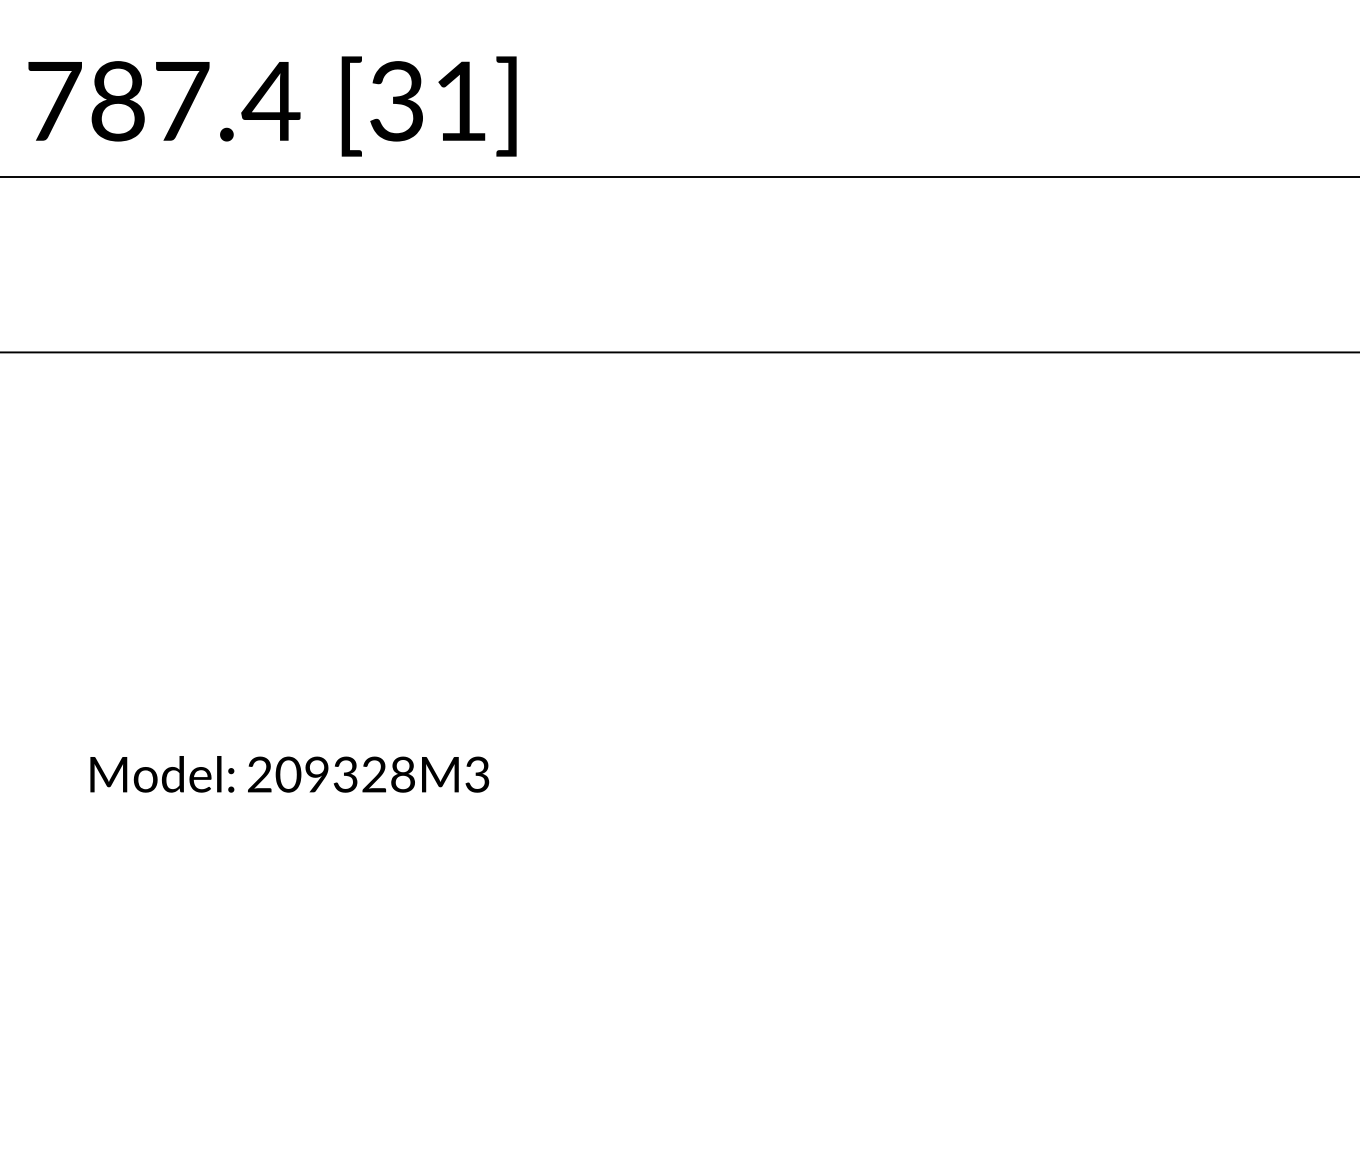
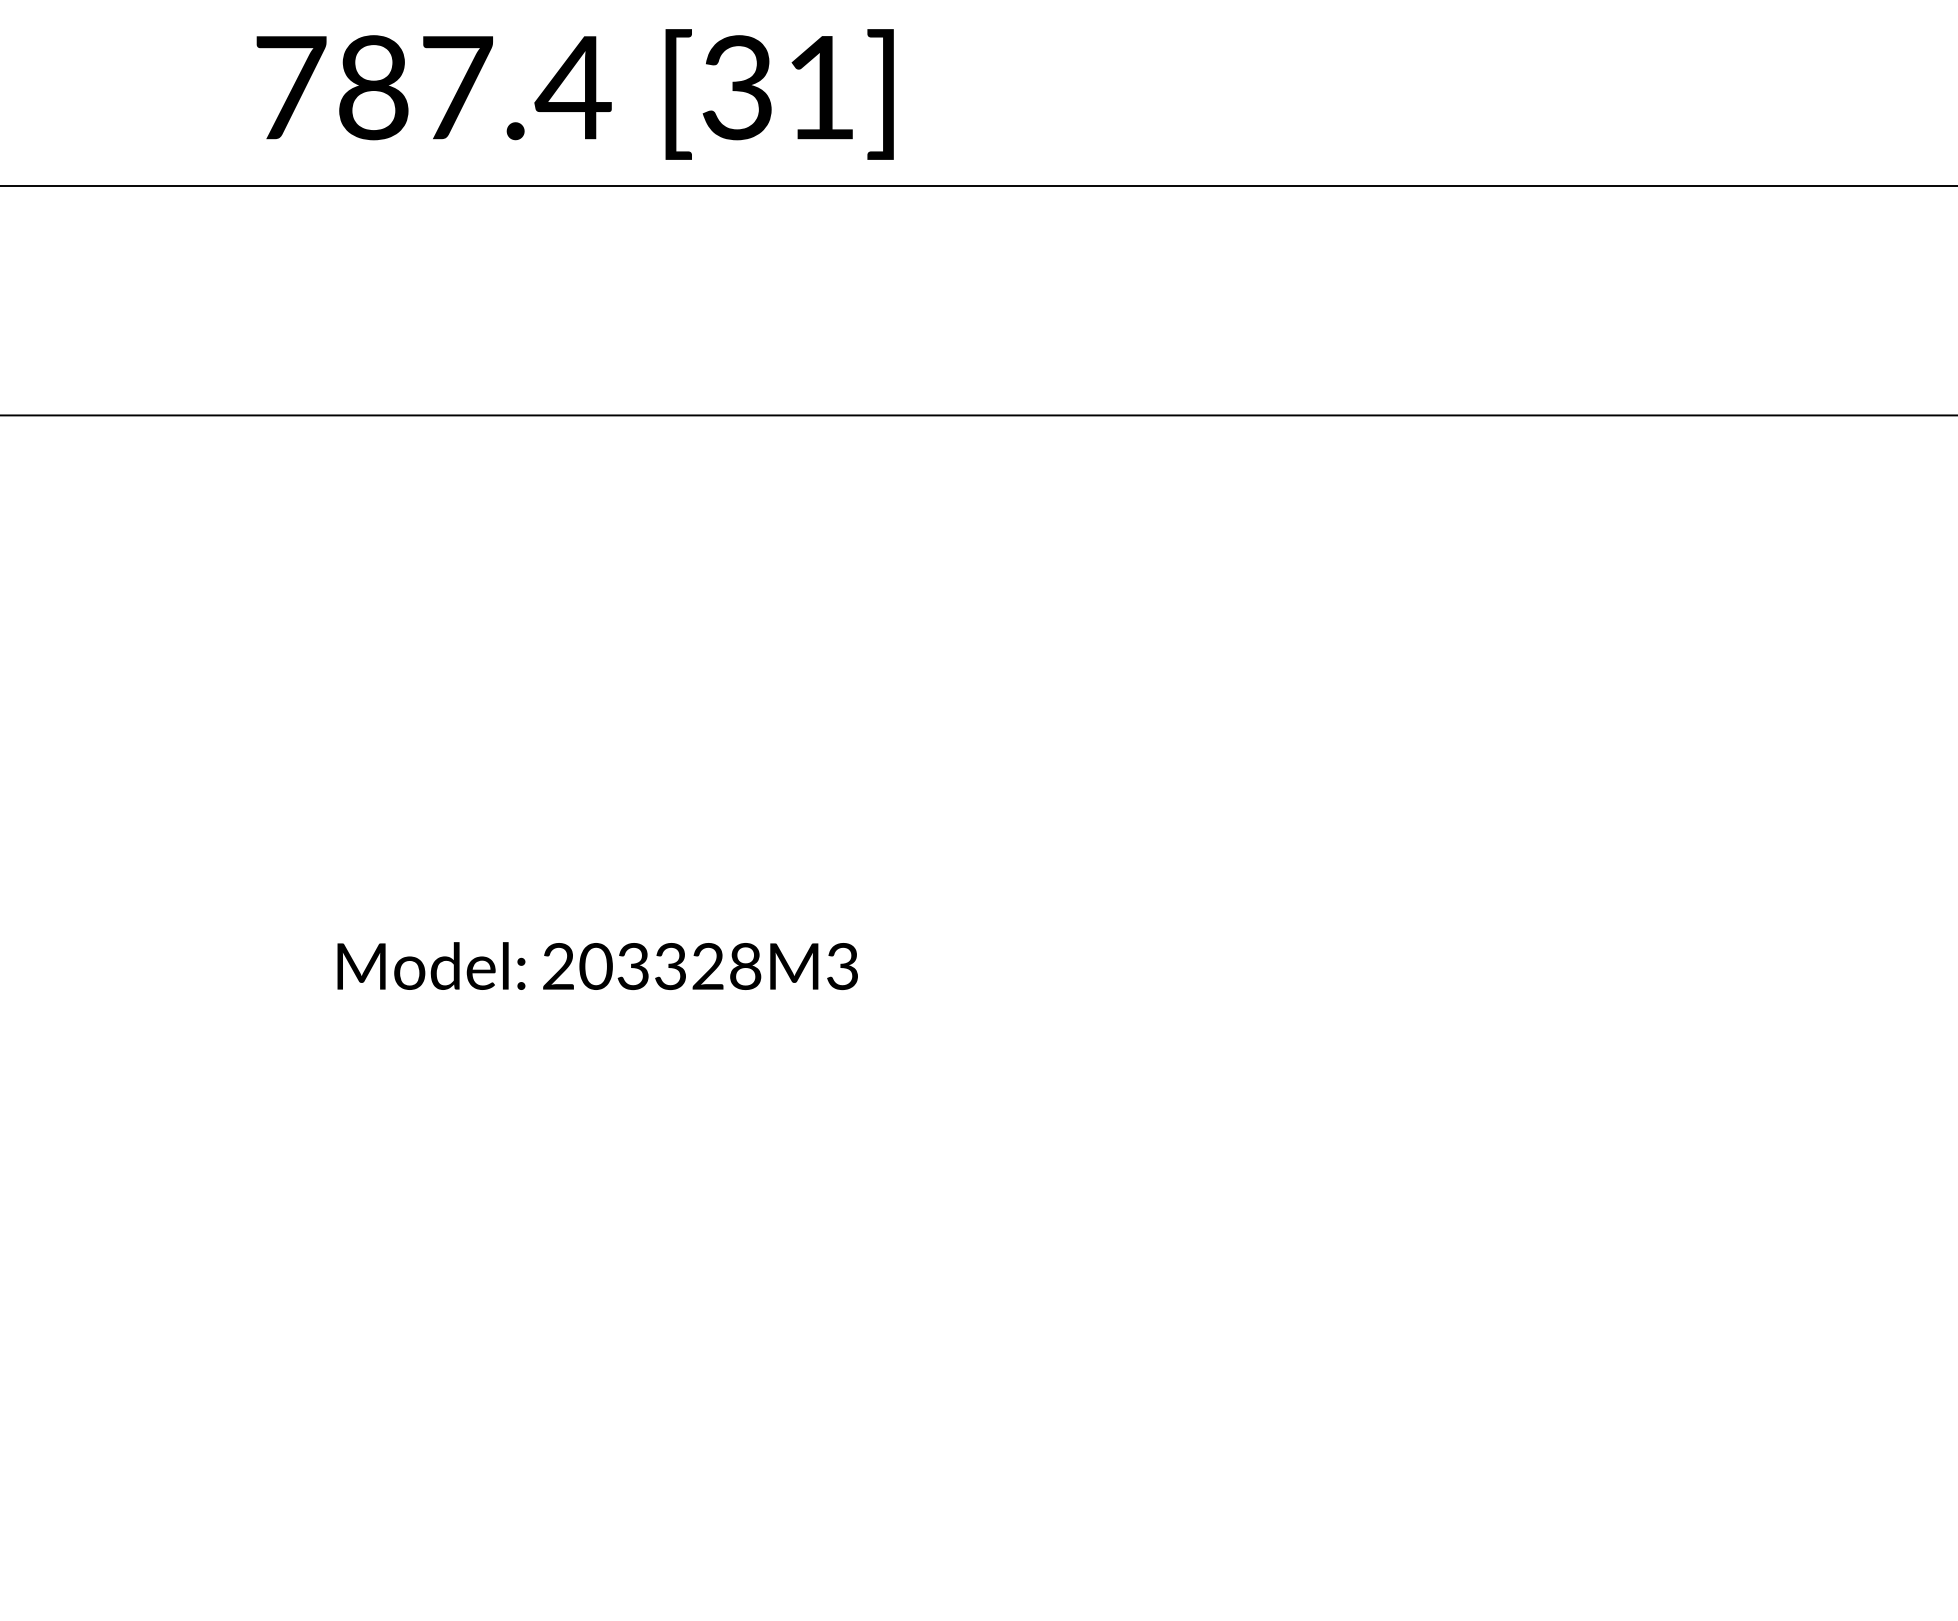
text: (316, 774) -> (632, 966), 209328M3 -> 203328M3

